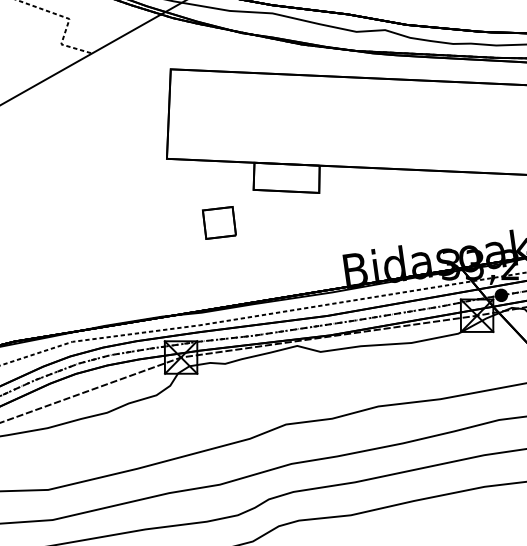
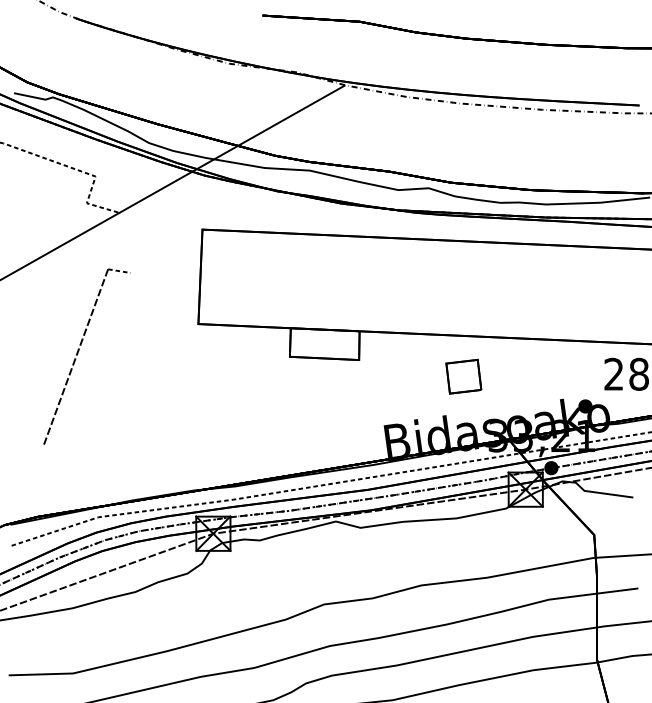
part: (53, 186) -> (78, 353), added
part: (219, 222) -> (463, 376), moved

